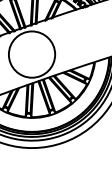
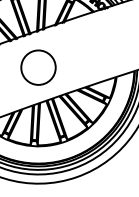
circle: (31, 54) -> (37, 67), size x0.6

